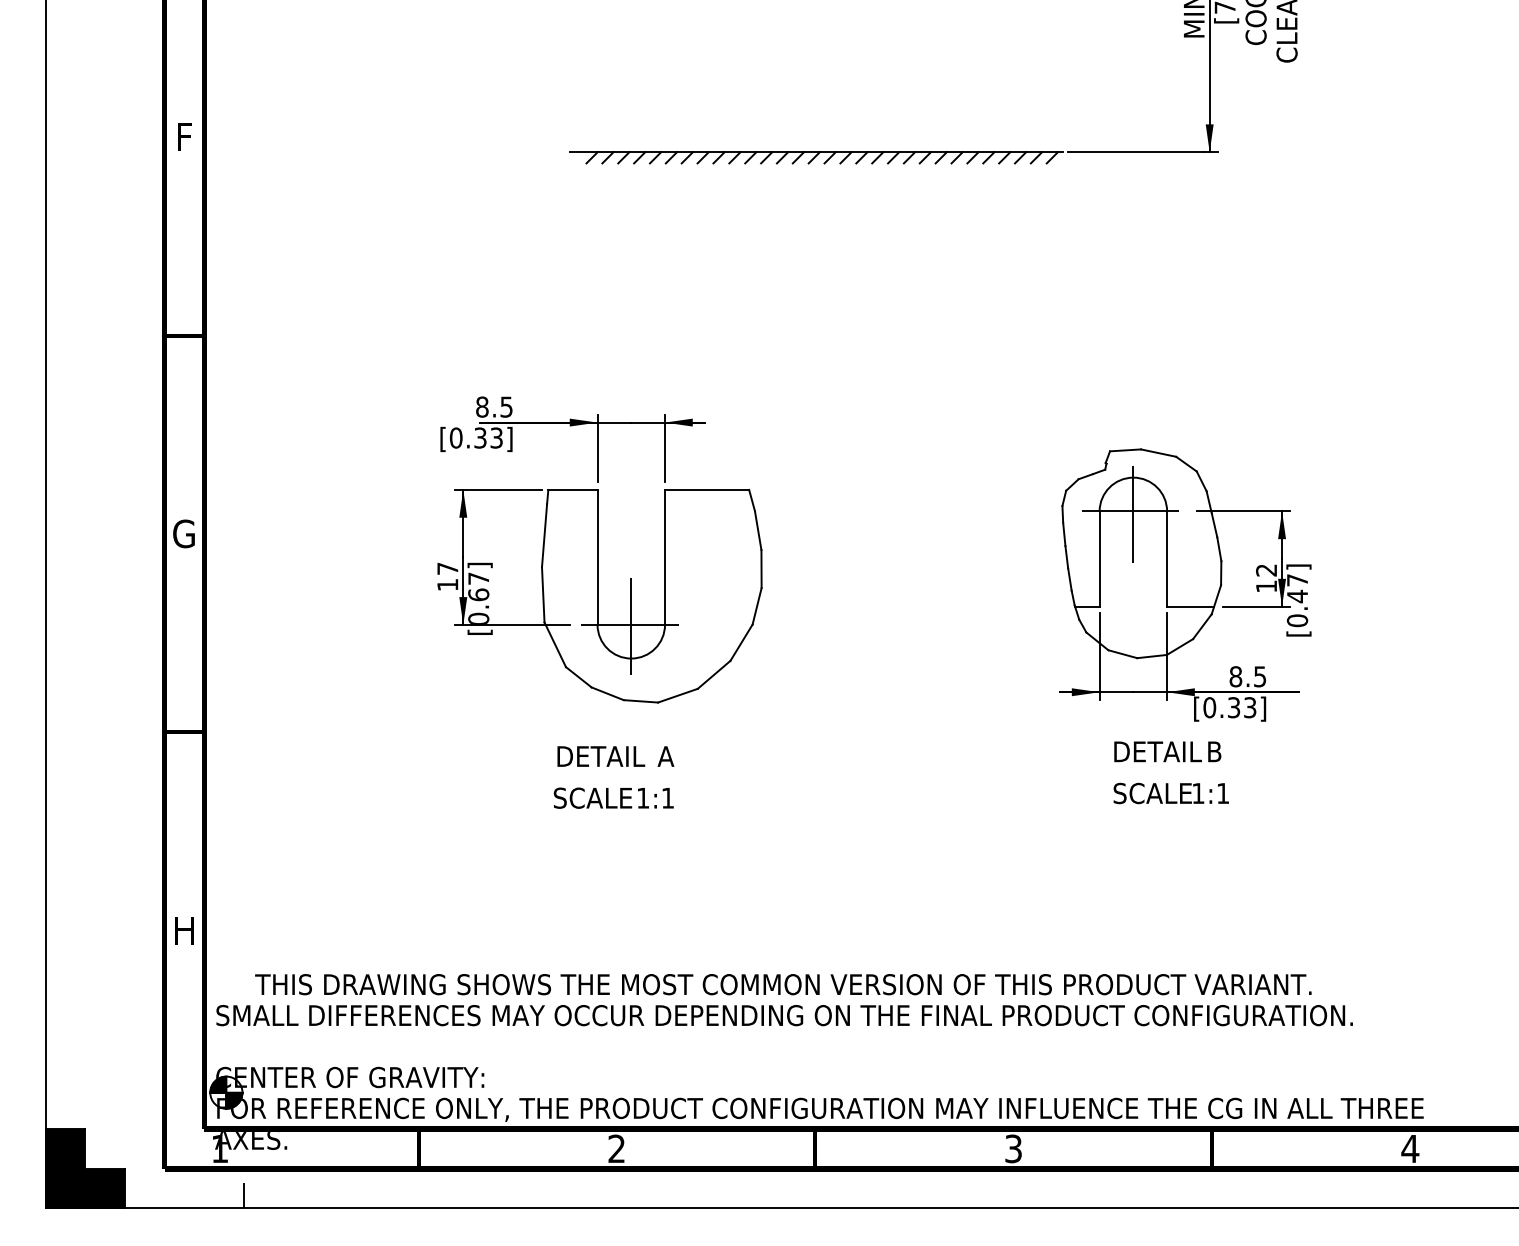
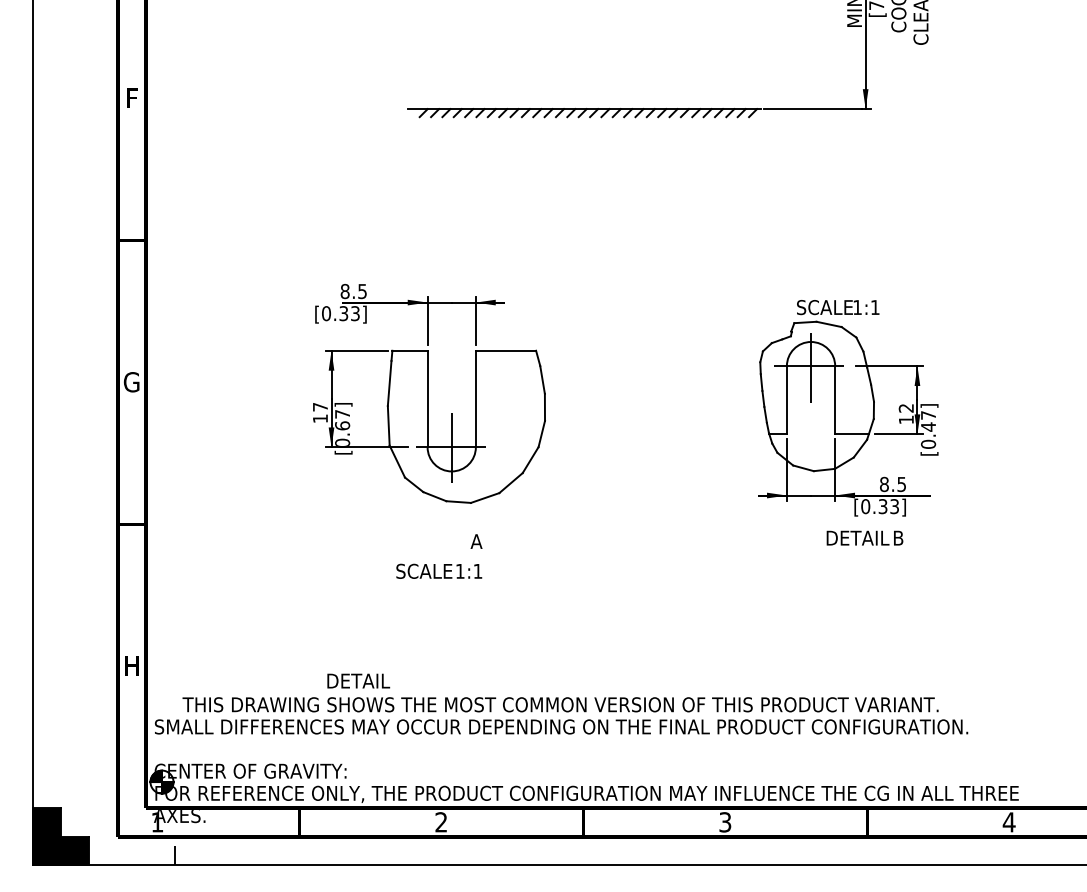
text: (1167, 751) -> (864, 537), moved
text: (601, 756) -> (358, 681), moved
text: (1170, 793) -> (837, 307), moved

